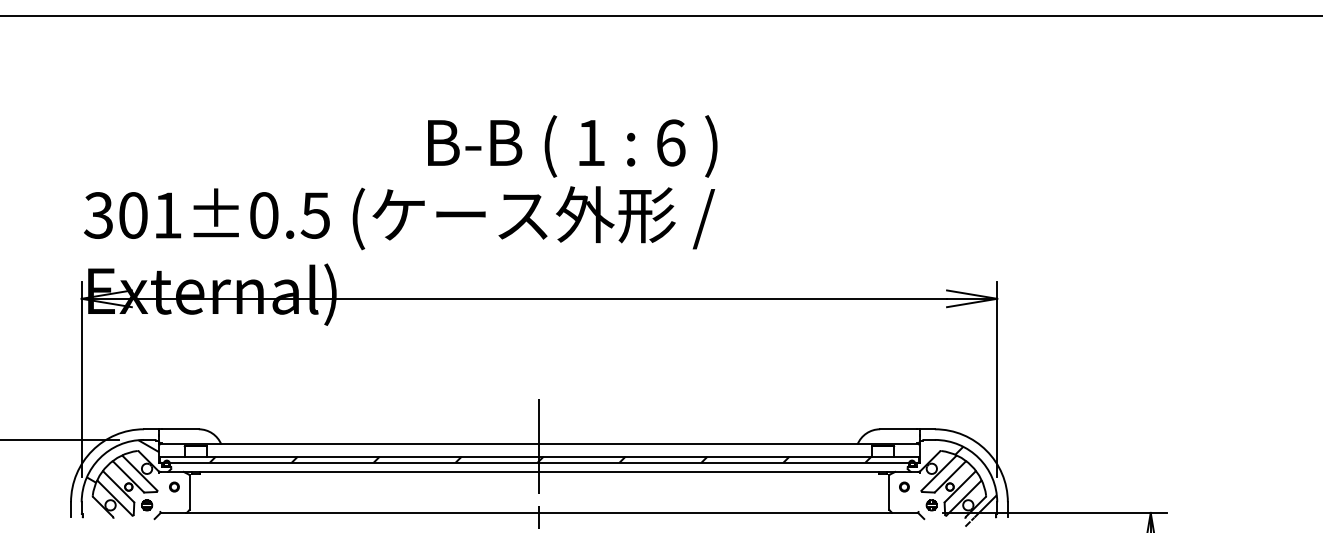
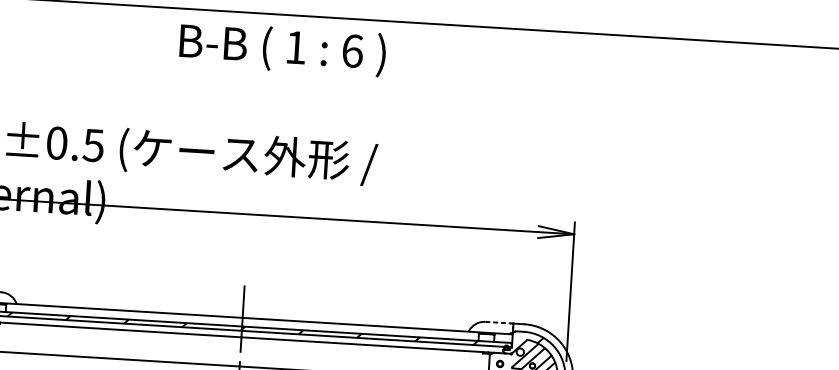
text: (572, 146) -> (282, 49), moved
line: (898, 429) -> (498, 322), solid -> dashed

